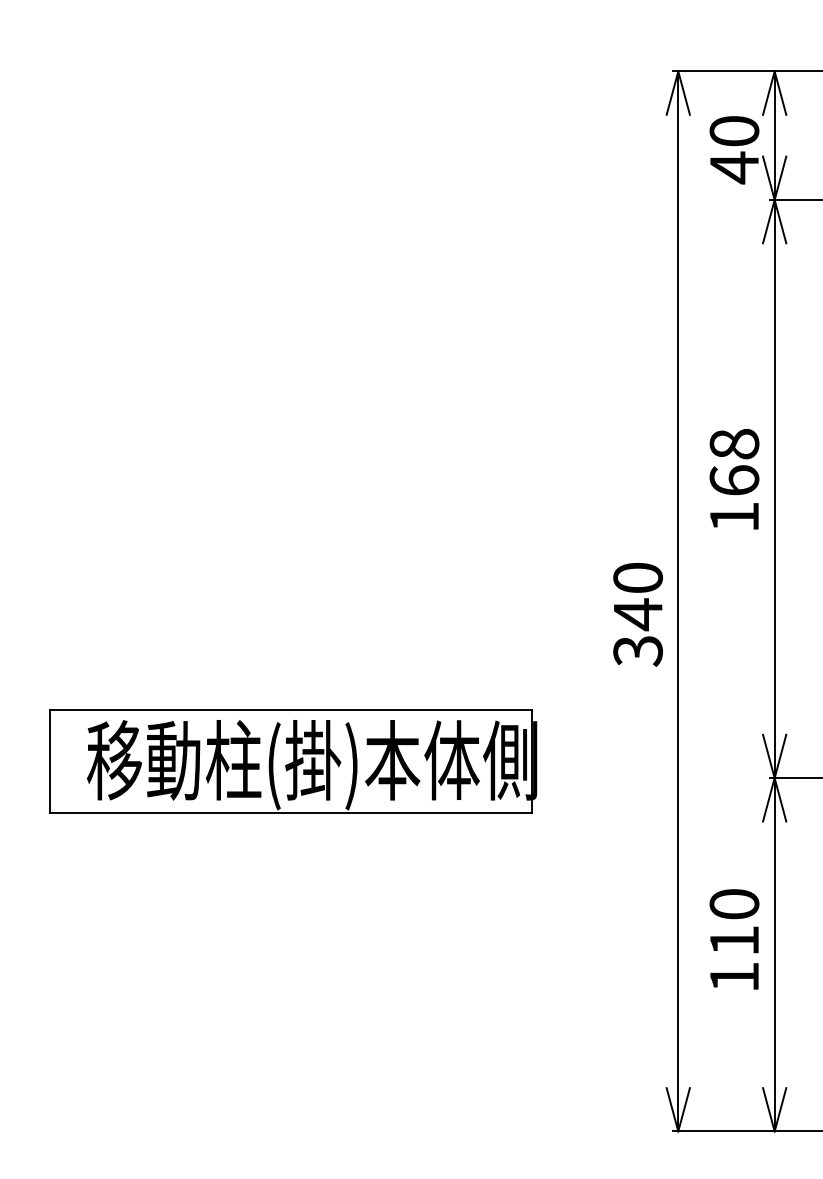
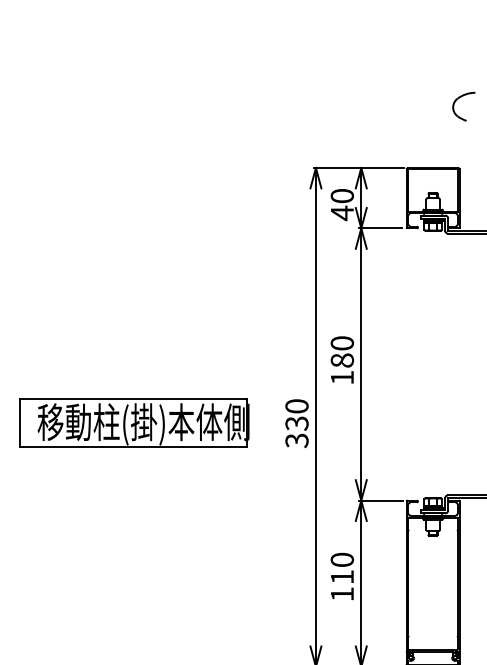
text: (732, 461) -> (341, 351), 168 -> 180
text: (637, 614) -> (296, 423), 340 -> 330
part: (292, 760) -> (134, 422), moved

